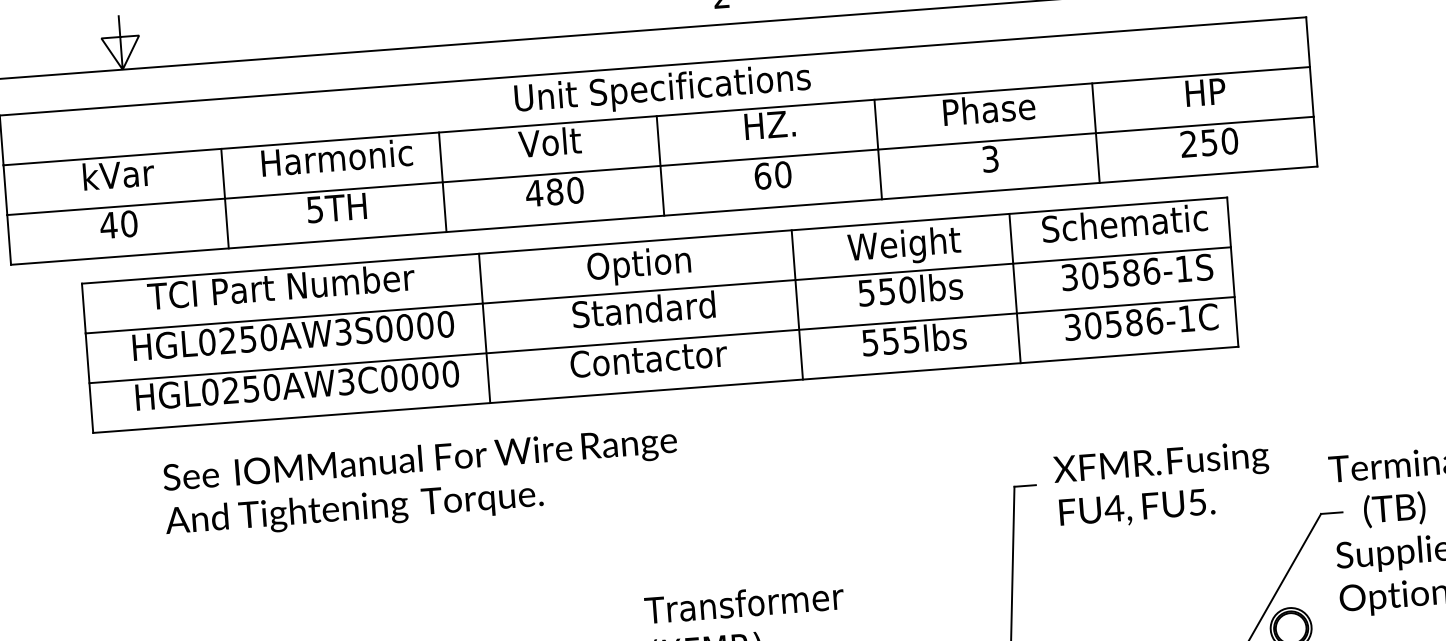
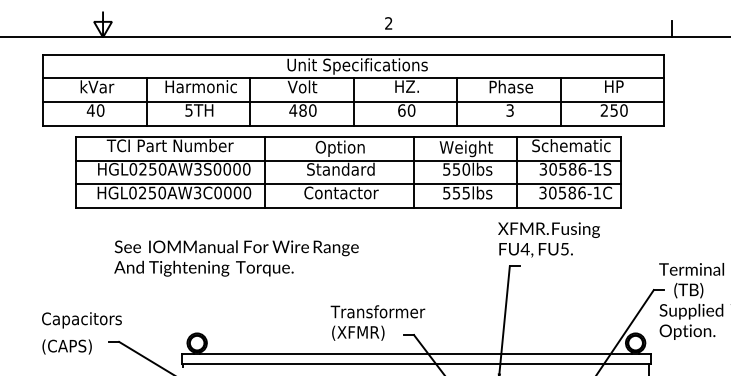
text: (421, 483) -> (236, 258), moved
text: (1161, 484) -> (548, 239), moved

